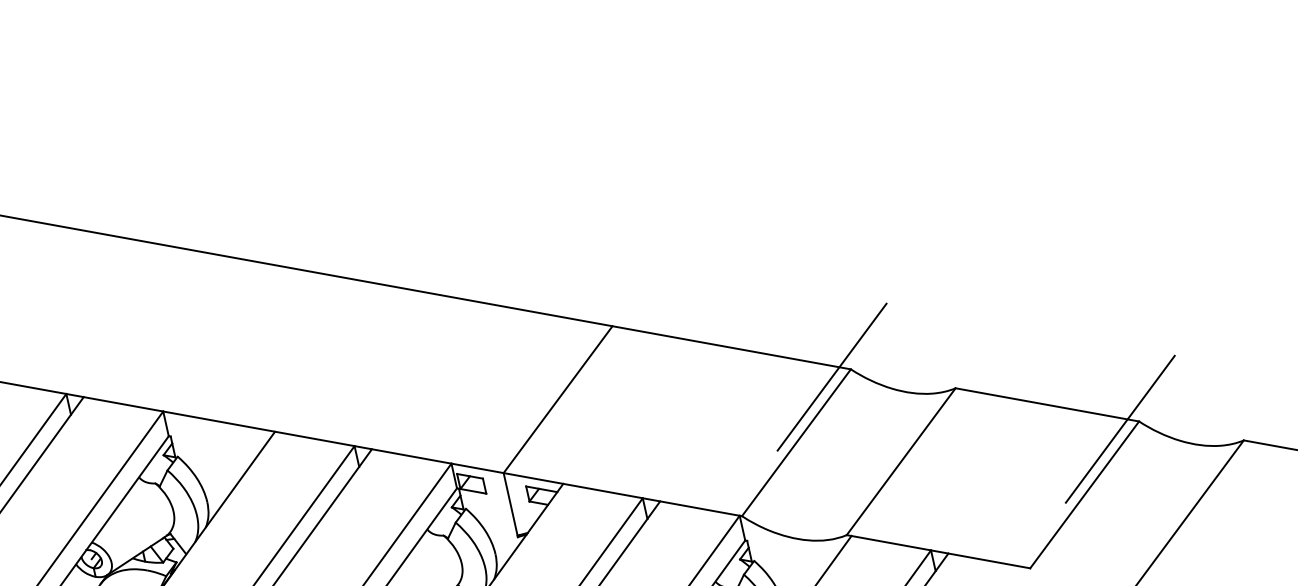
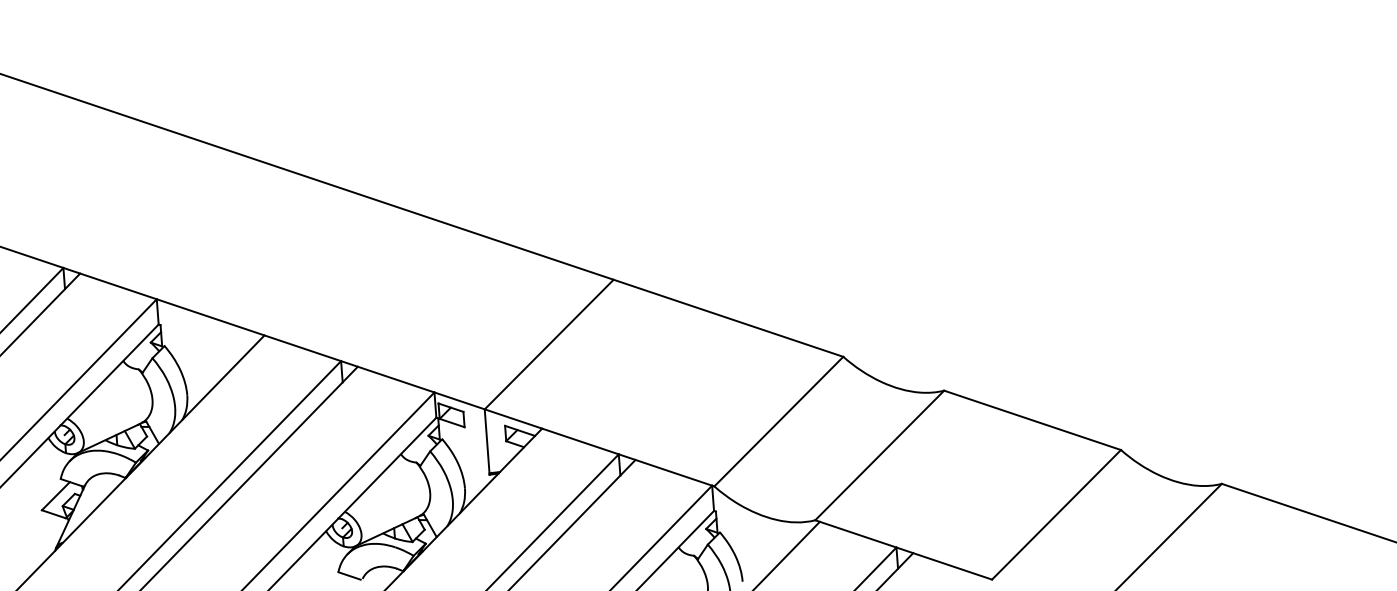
line: (831, 376) -> (823, 361), removed
line: (1119, 428) -> (1100, 454), removed

